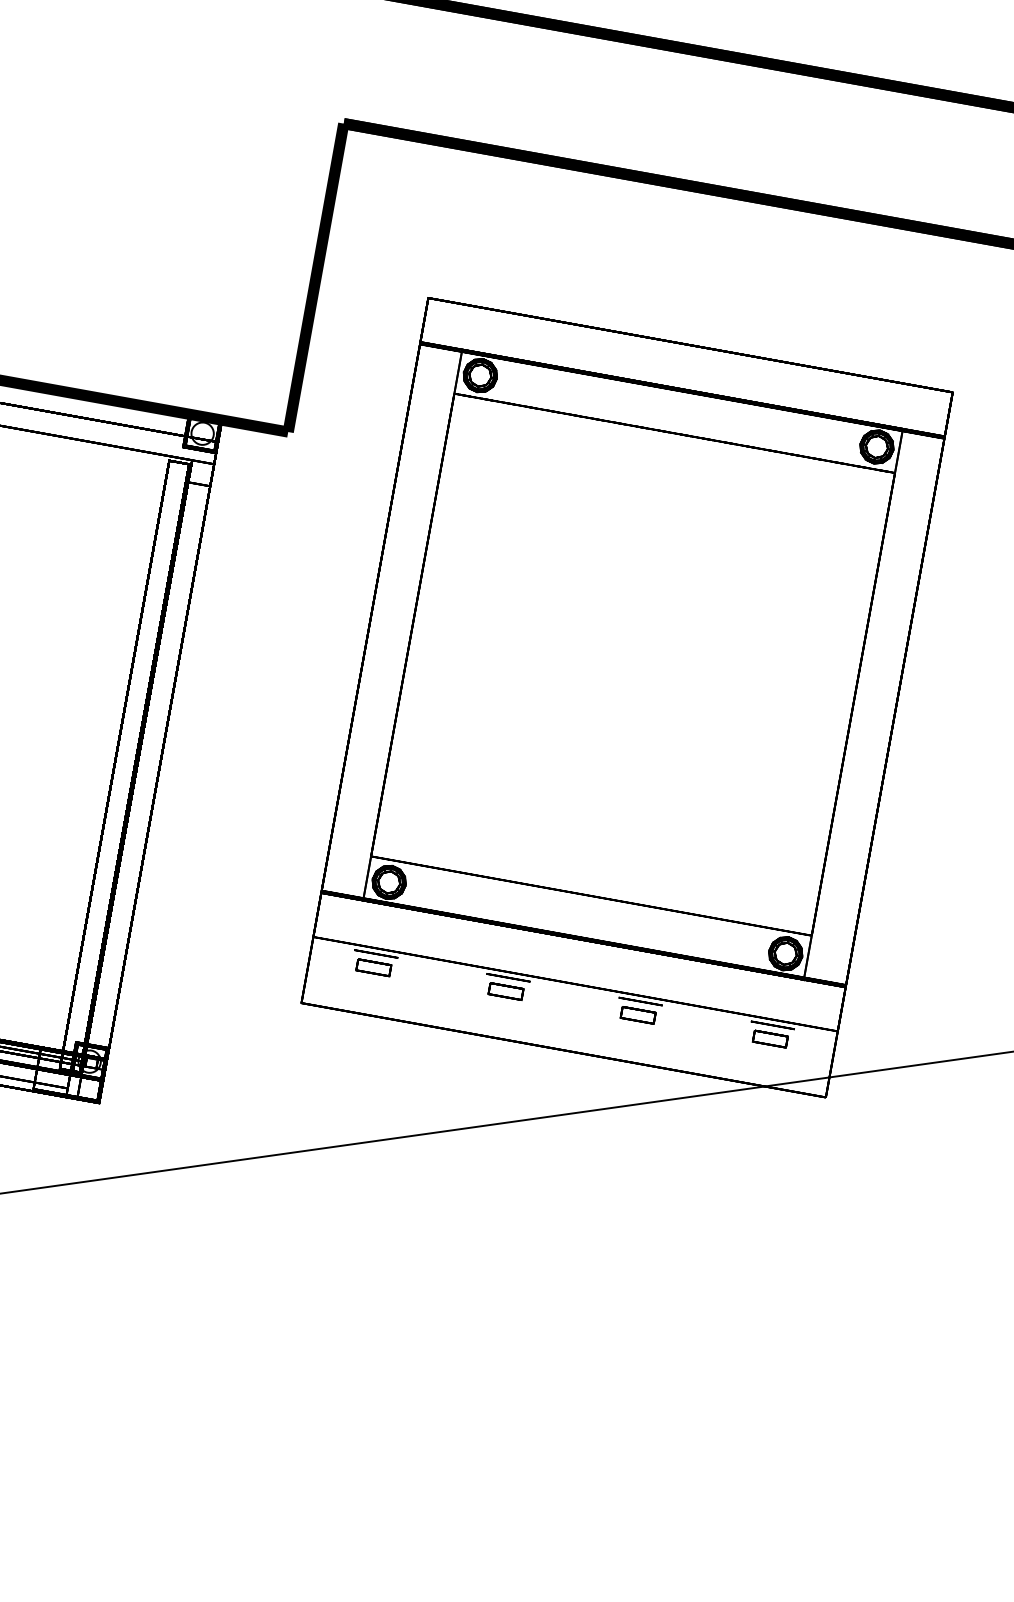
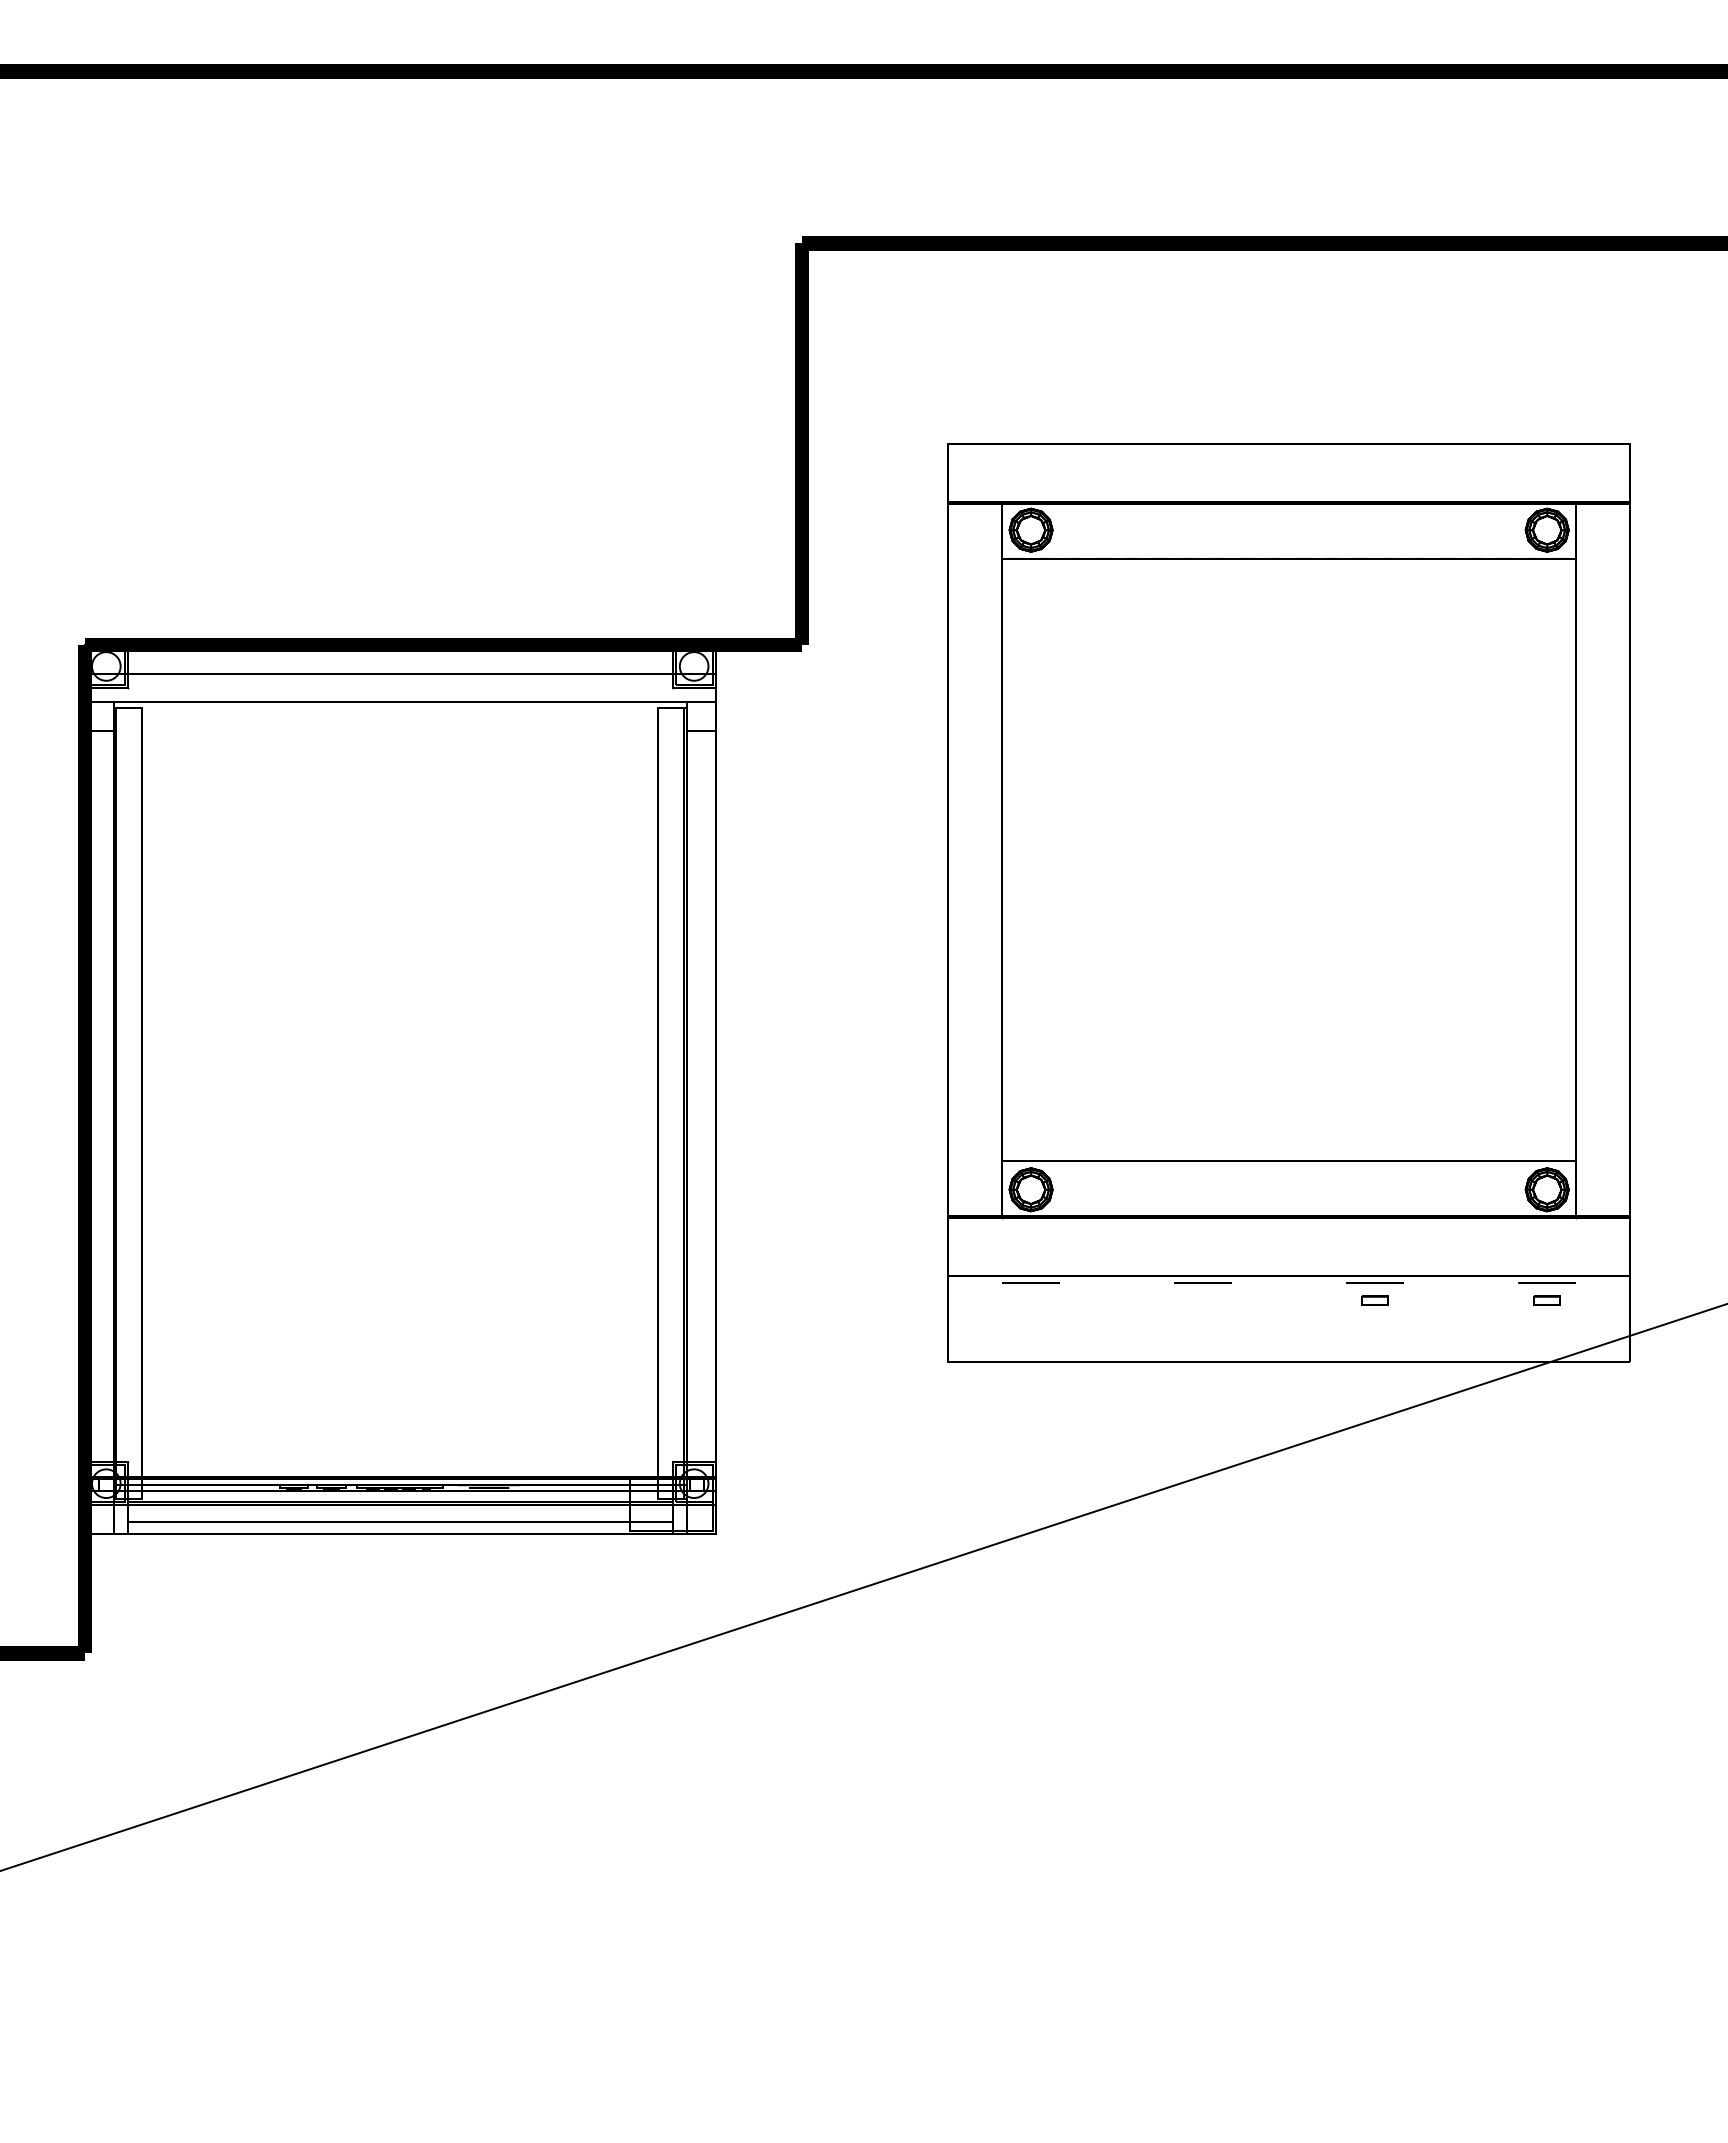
part: (374, 967) -> (1031, 1300), removed
part: (506, 991) -> (1203, 1300), removed
part: (638, 1015) -> (1375, 1300), size x0.6
part: (770, 1038) -> (1547, 1300), size x0.6

